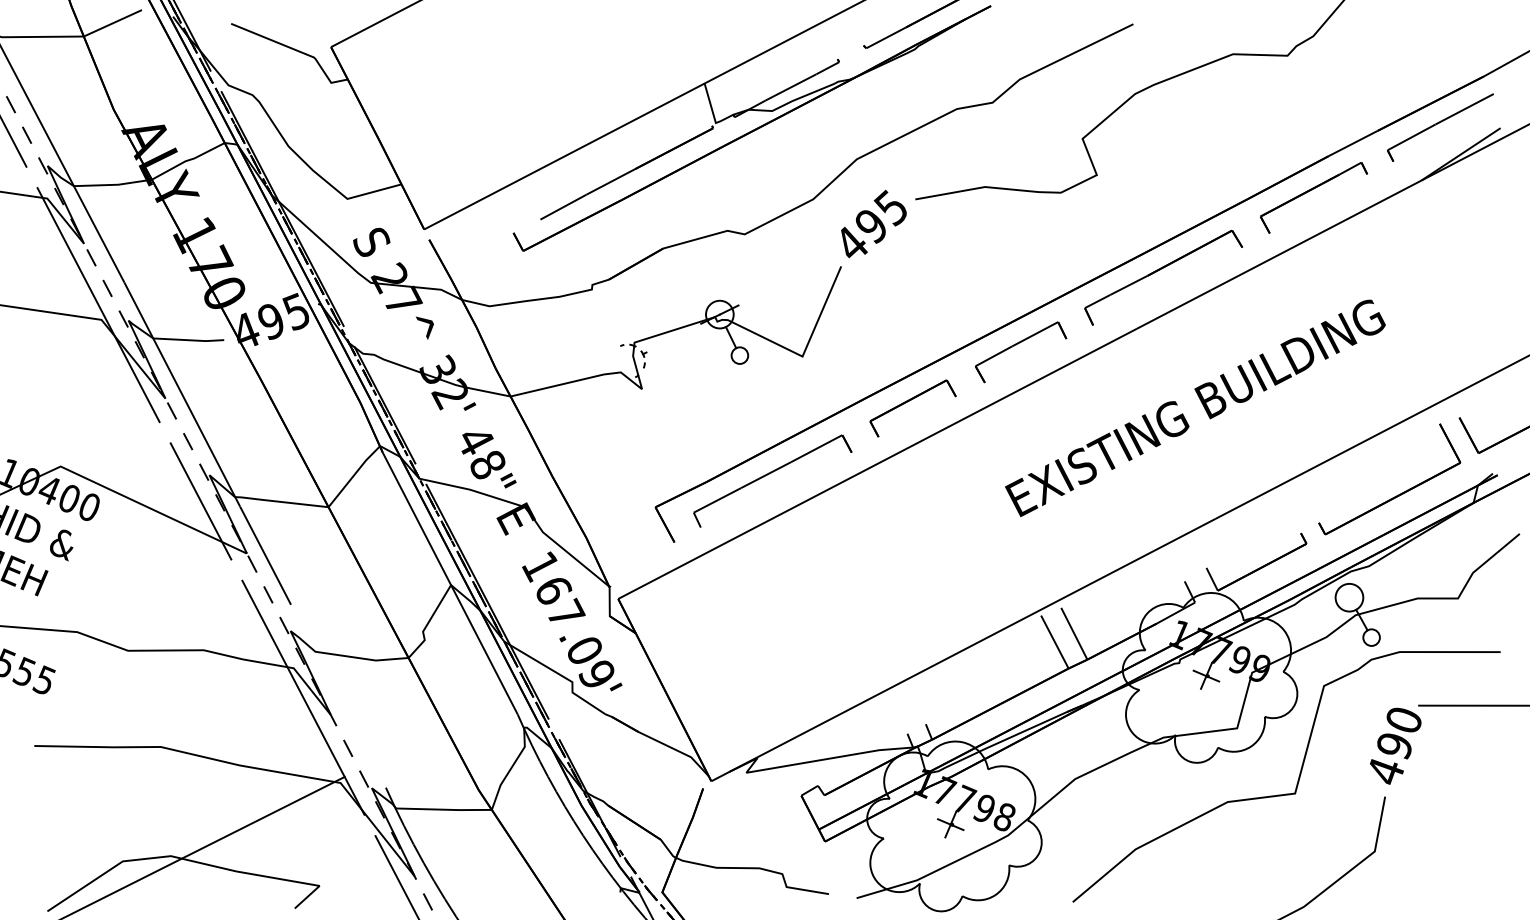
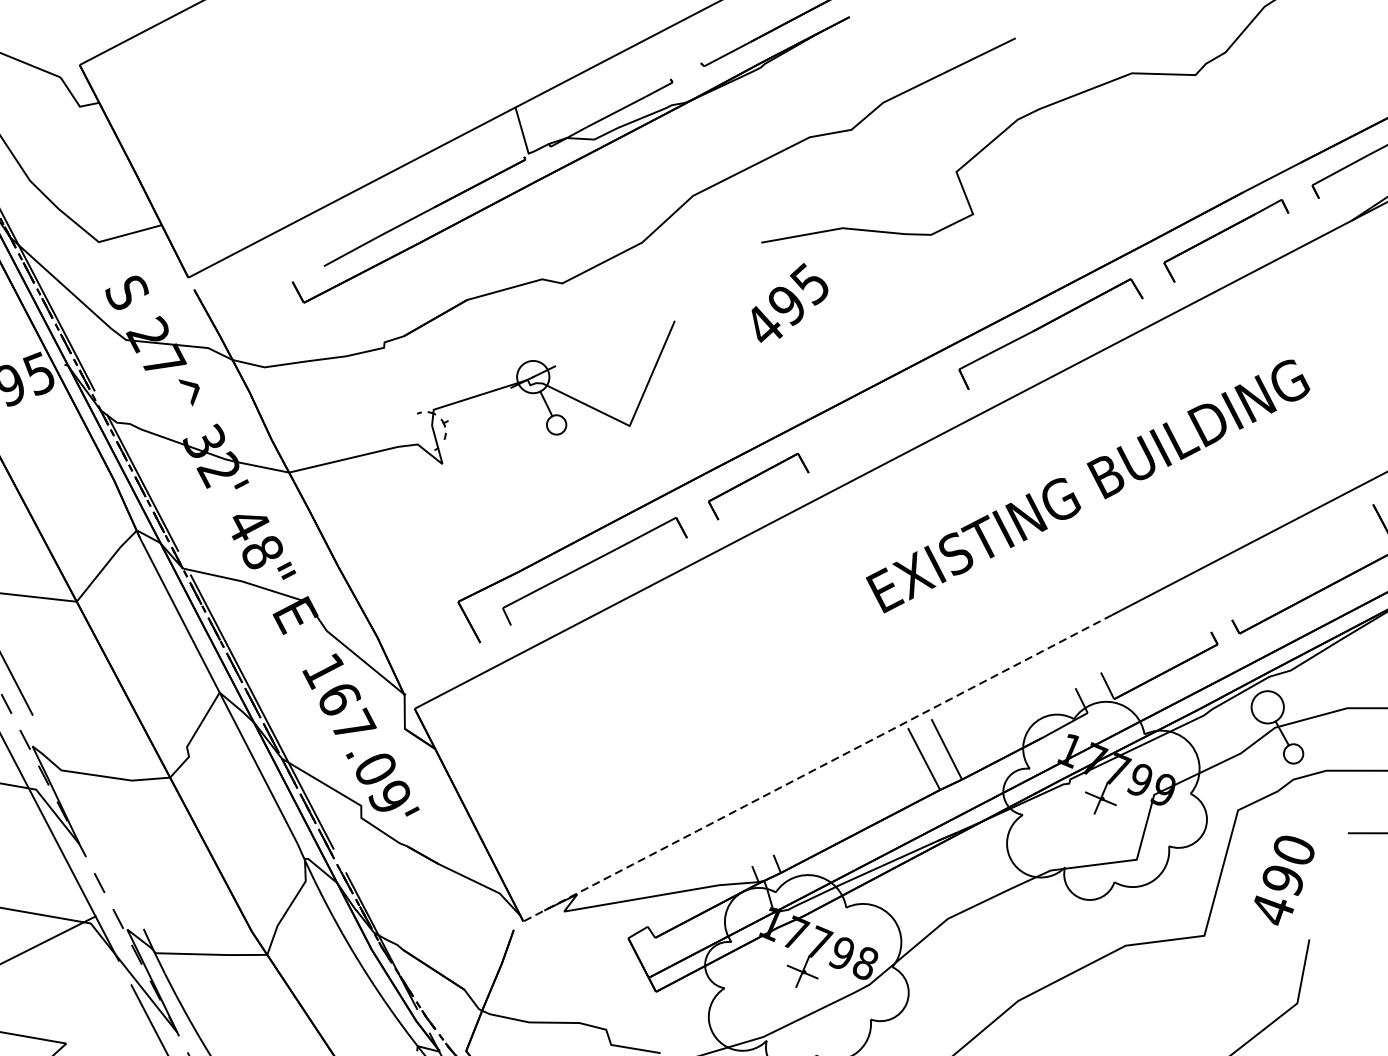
text: (873, 223) -> (789, 302), moved
part: (1016, 345) -> (879, 413), removed
line: (963, 650) -> (817, 768), solid -> dashed
text: (1395, 745) -> (1284, 879), moved

